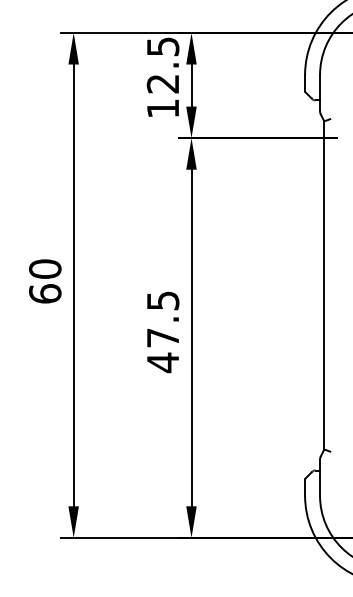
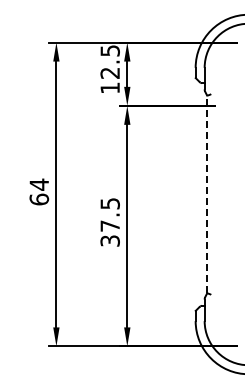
text: (45, 268) -> (39, 184), 60 -> 64
line: (324, 285) -> (207, 194), solid -> dashed
text: (161, 361) -> (109, 240), 47.5 -> 37.5

